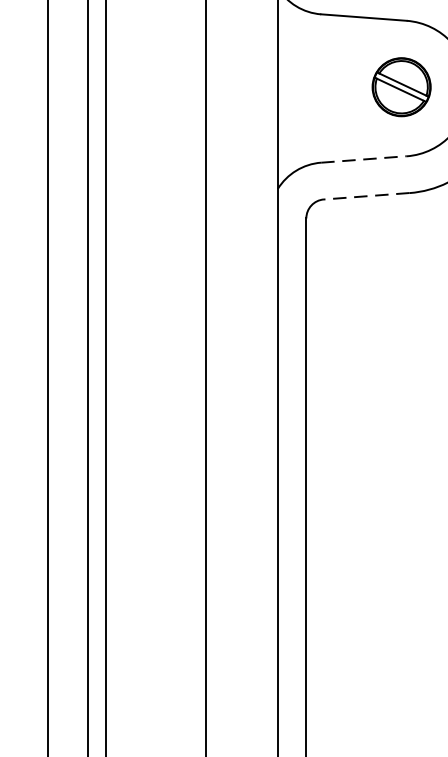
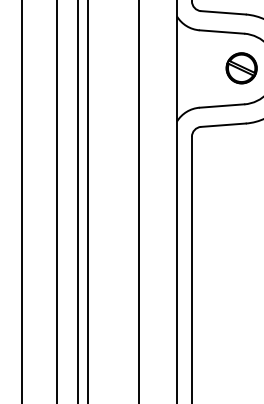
line: (364, 160) -> (222, 106), dashed -> solid
line: (364, 196) -> (222, 125), dashed -> solid

